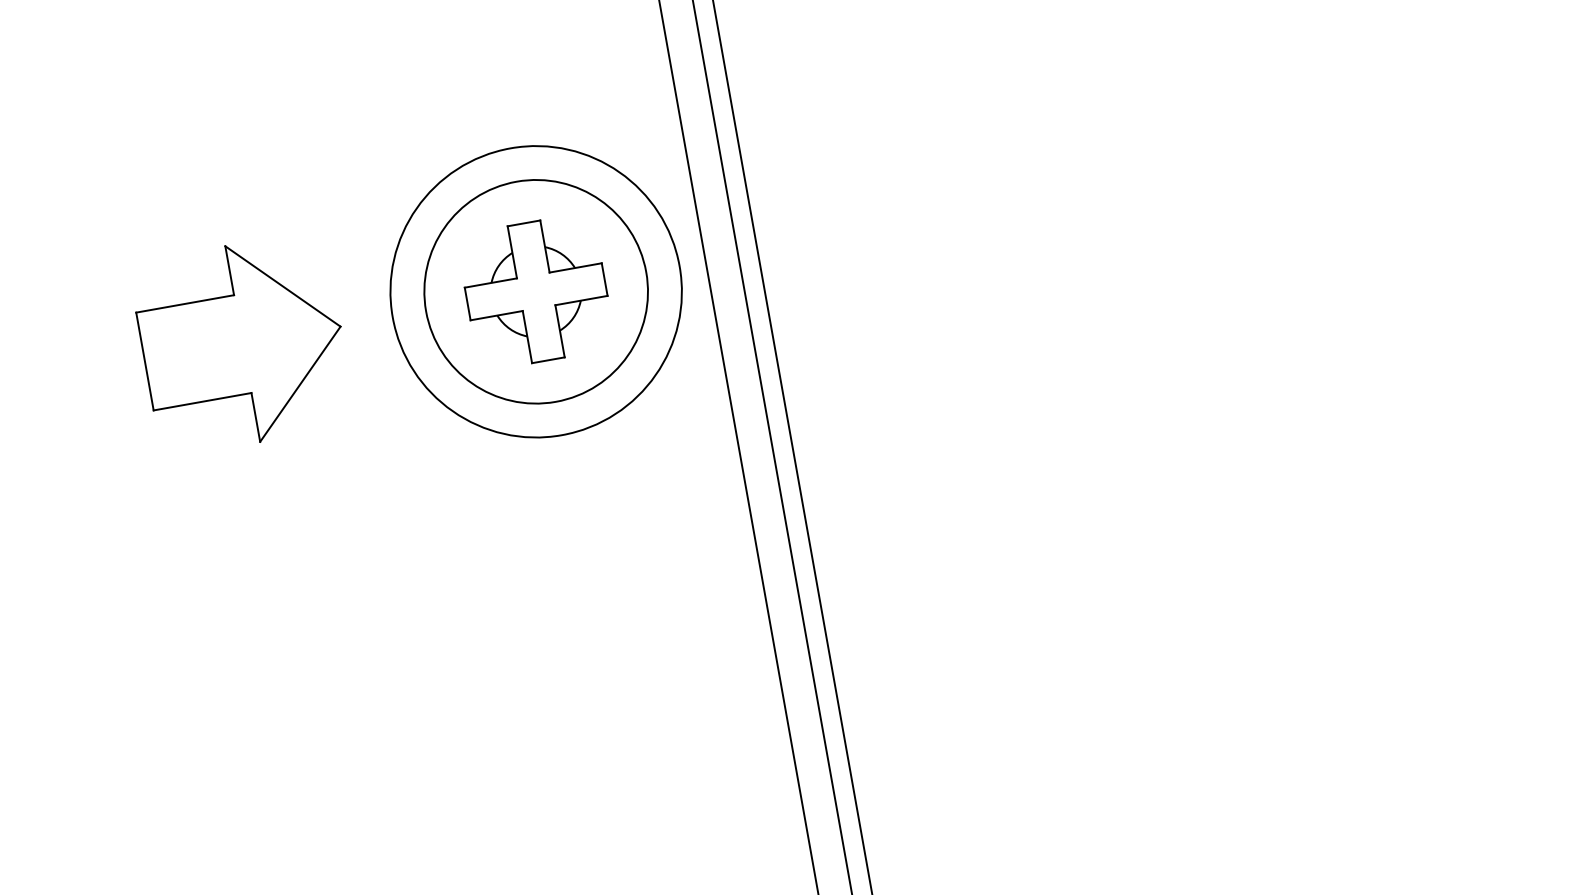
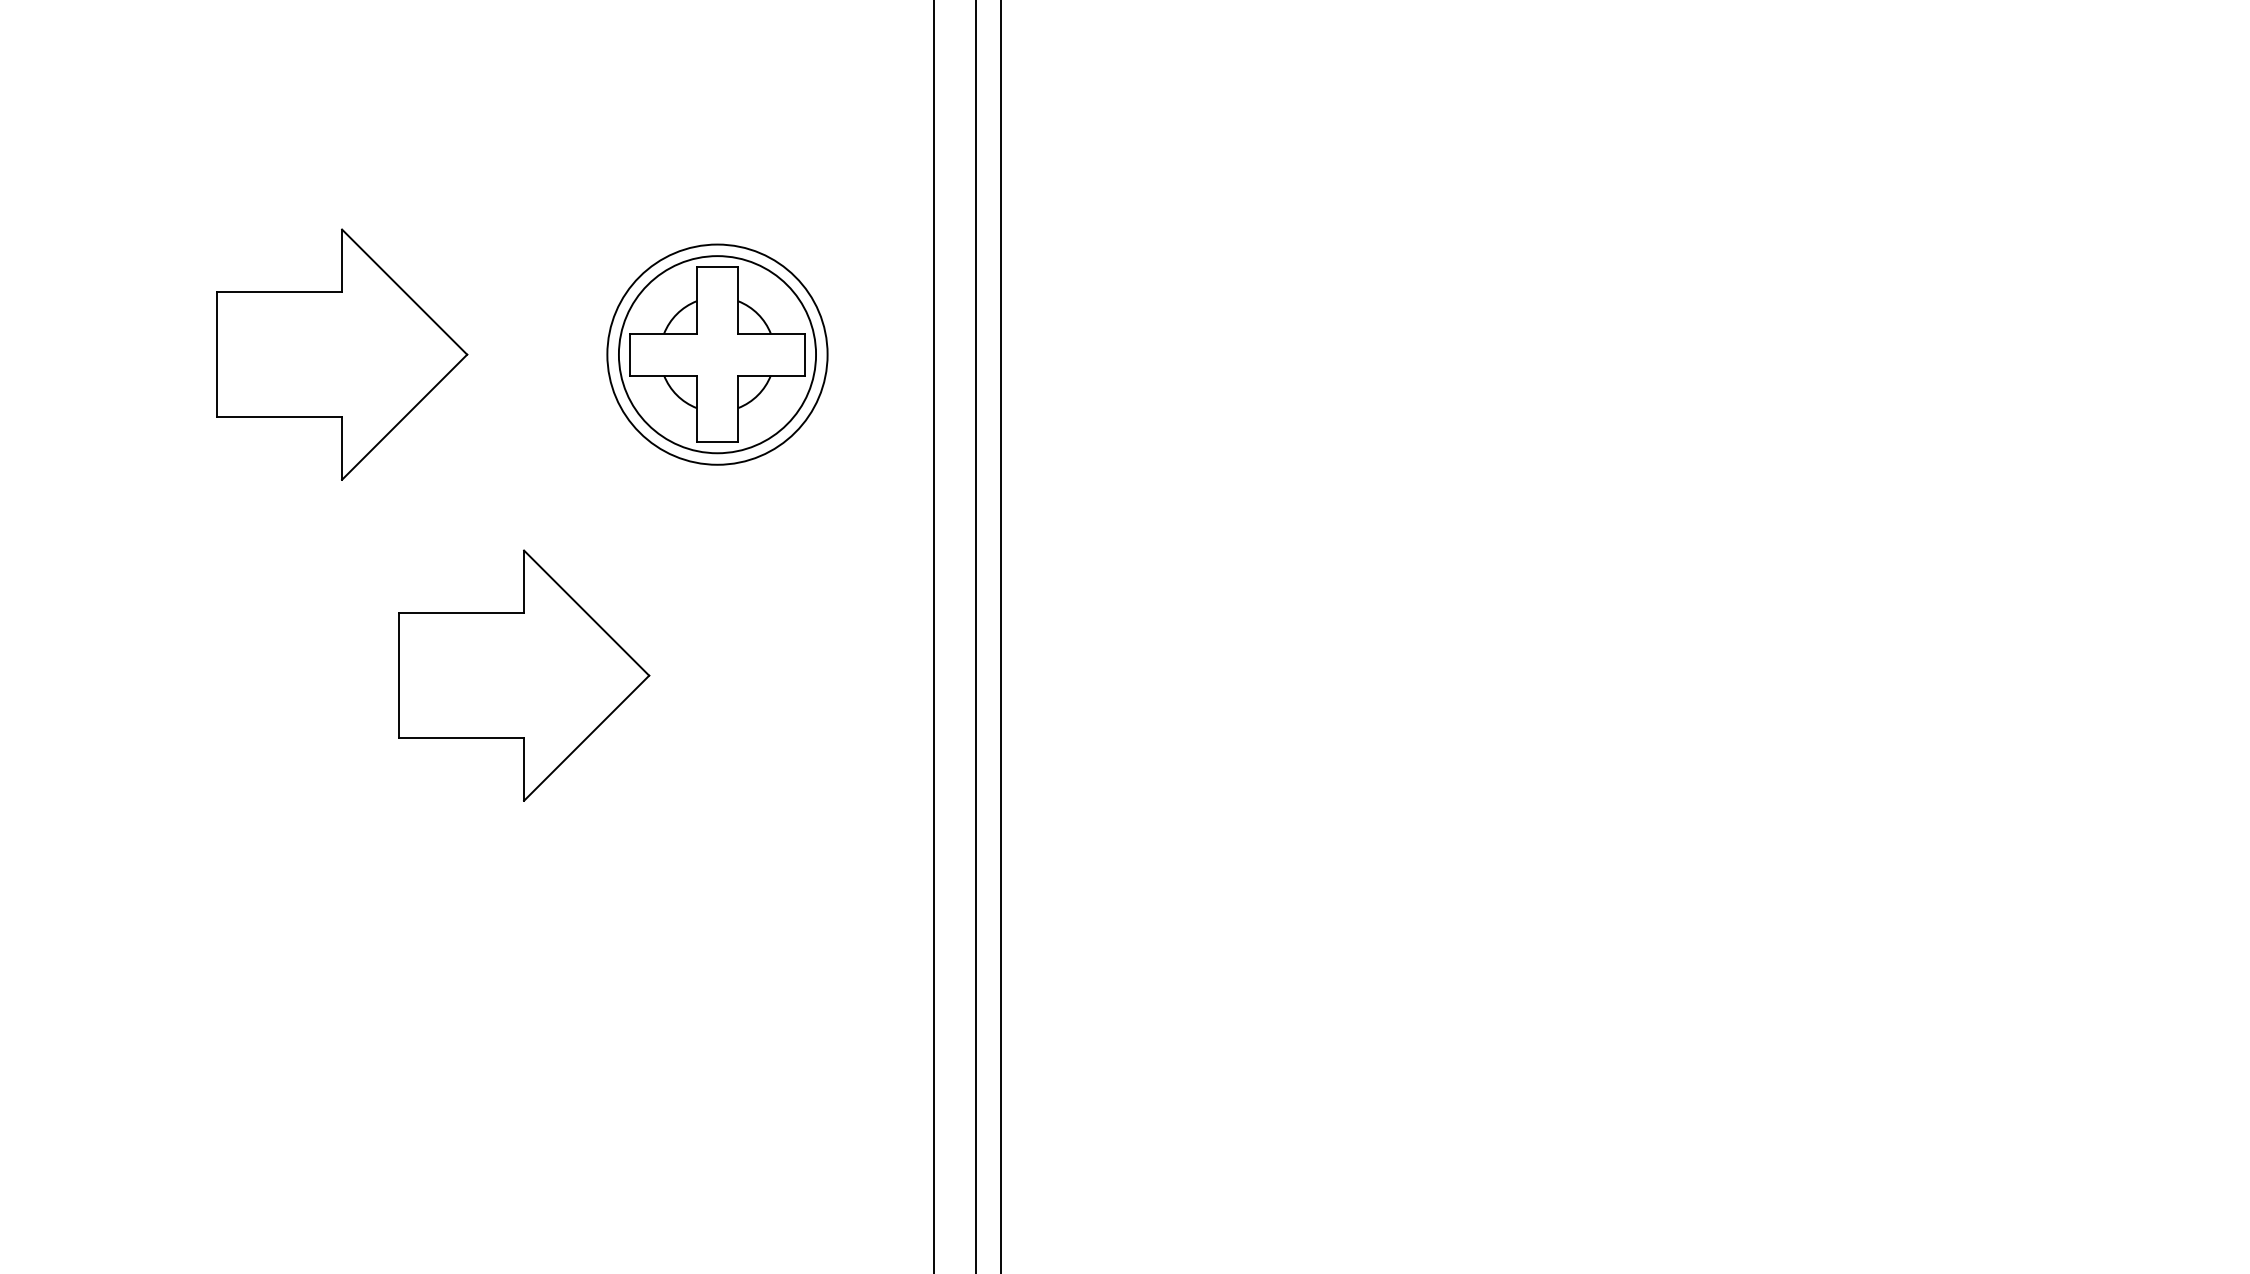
circle: (536, 291) -> (717, 354), size x0.6
circle: (536, 291) -> (717, 354), size x0.7
part: (430, 569) -> (524, 675), added

